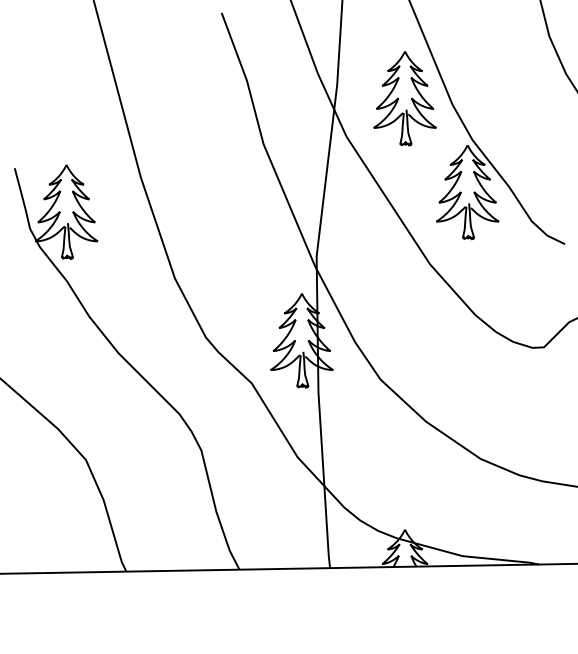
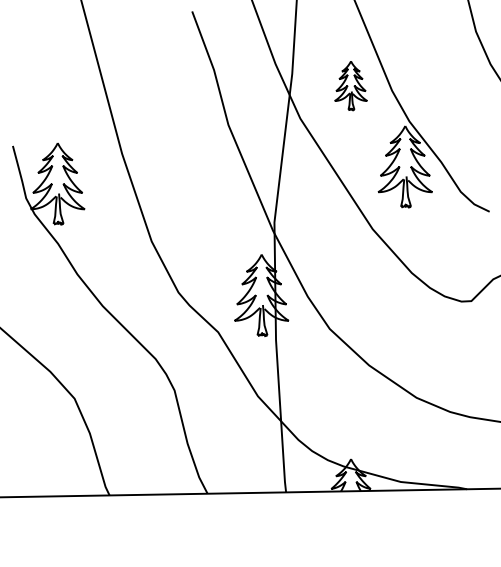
part: (404, 98) -> (350, 85), size x0.6

